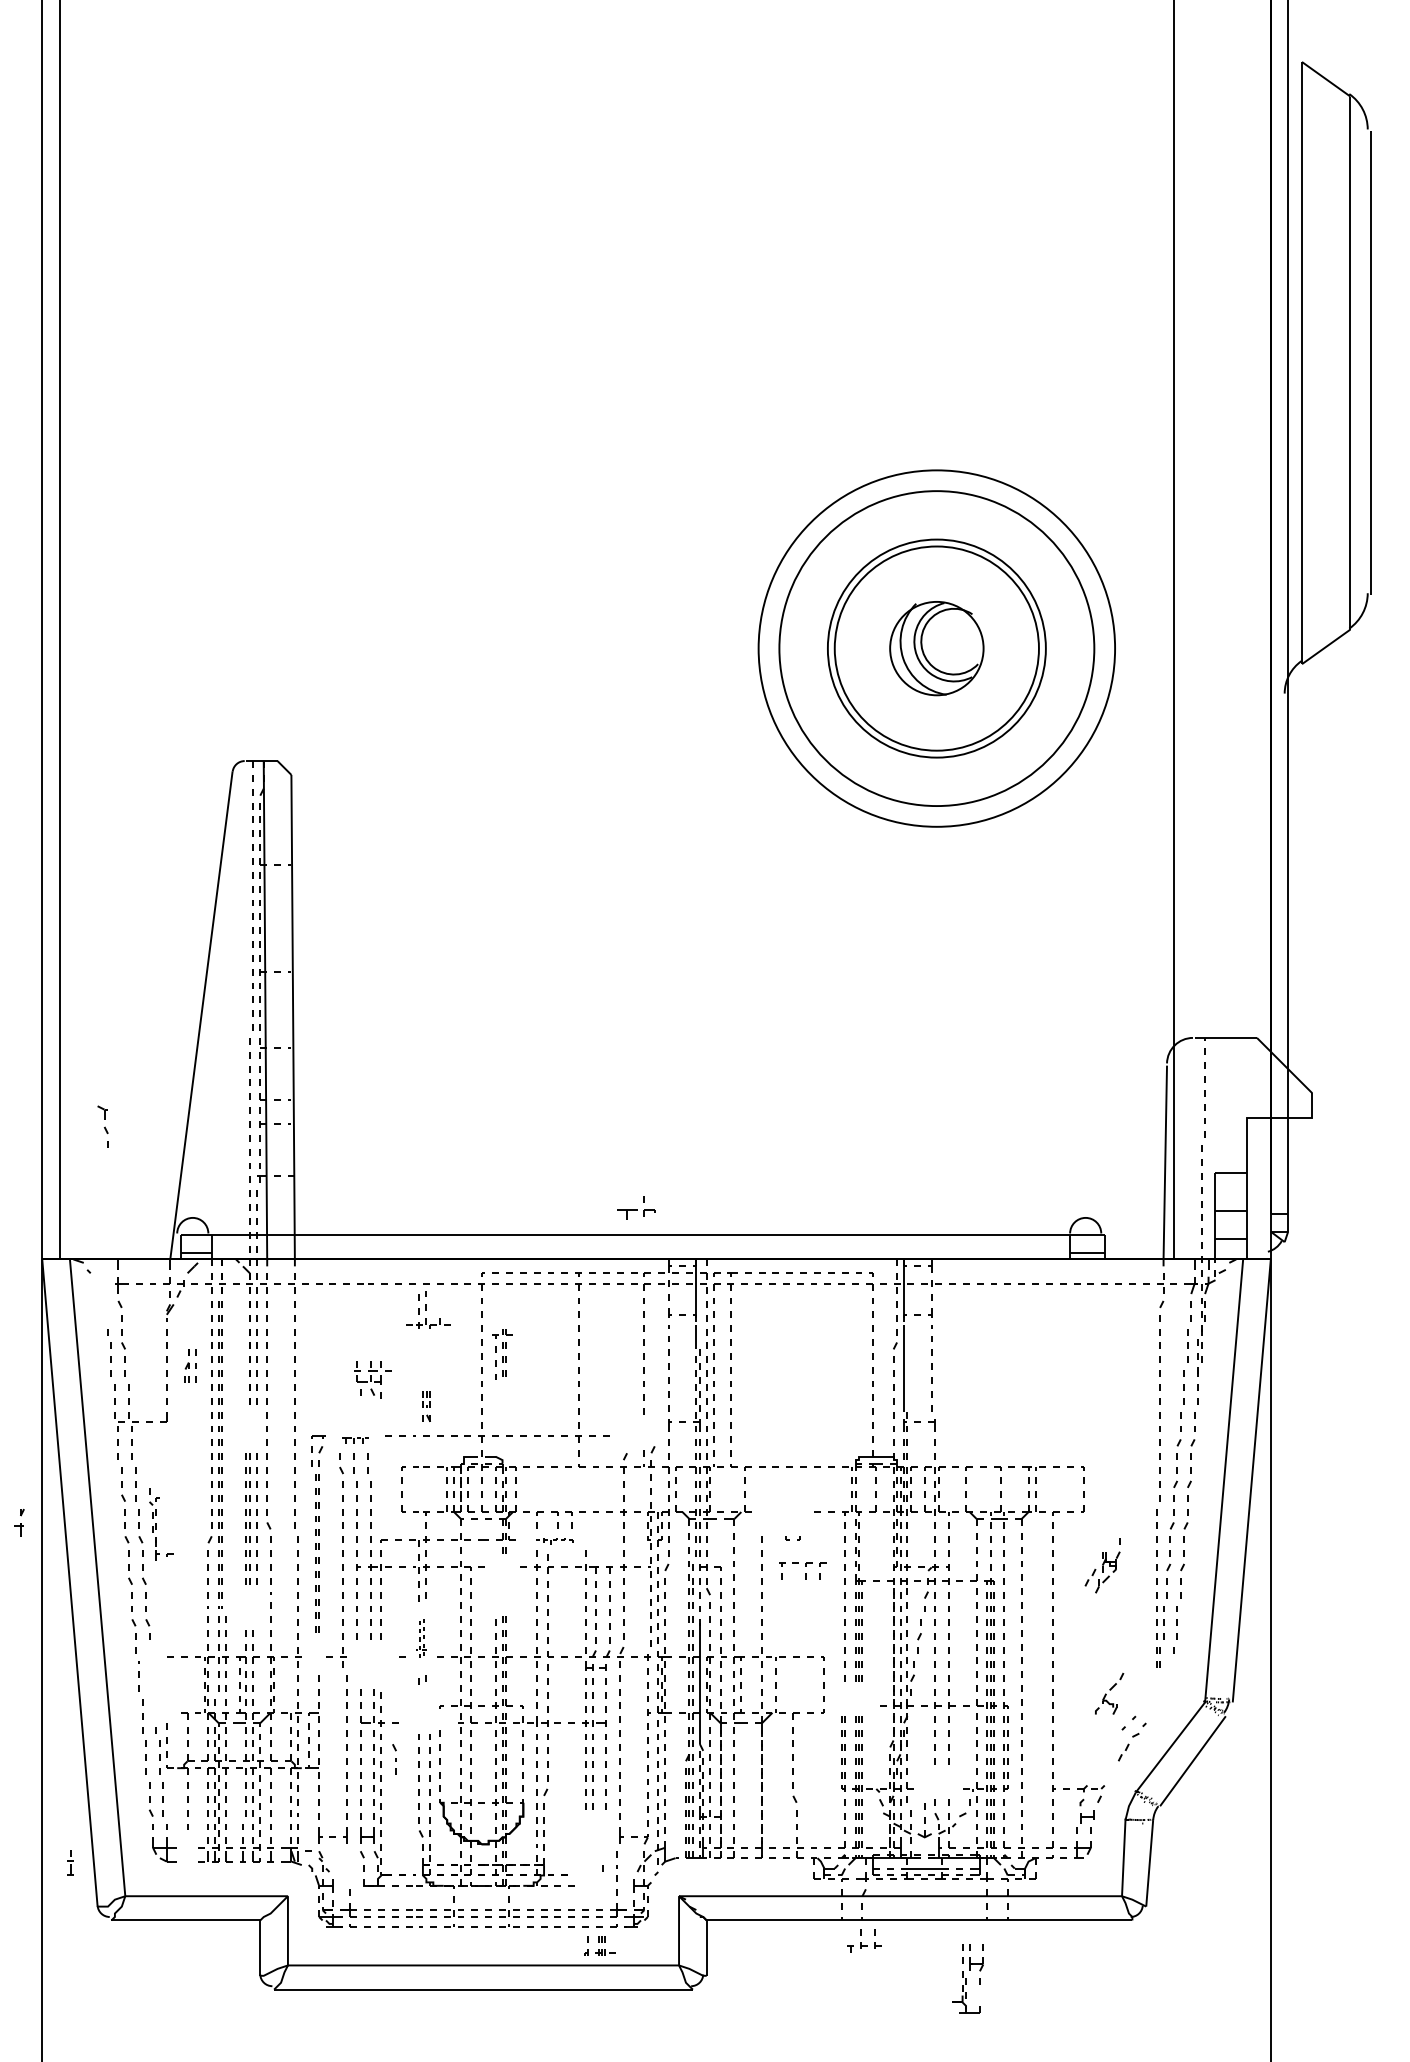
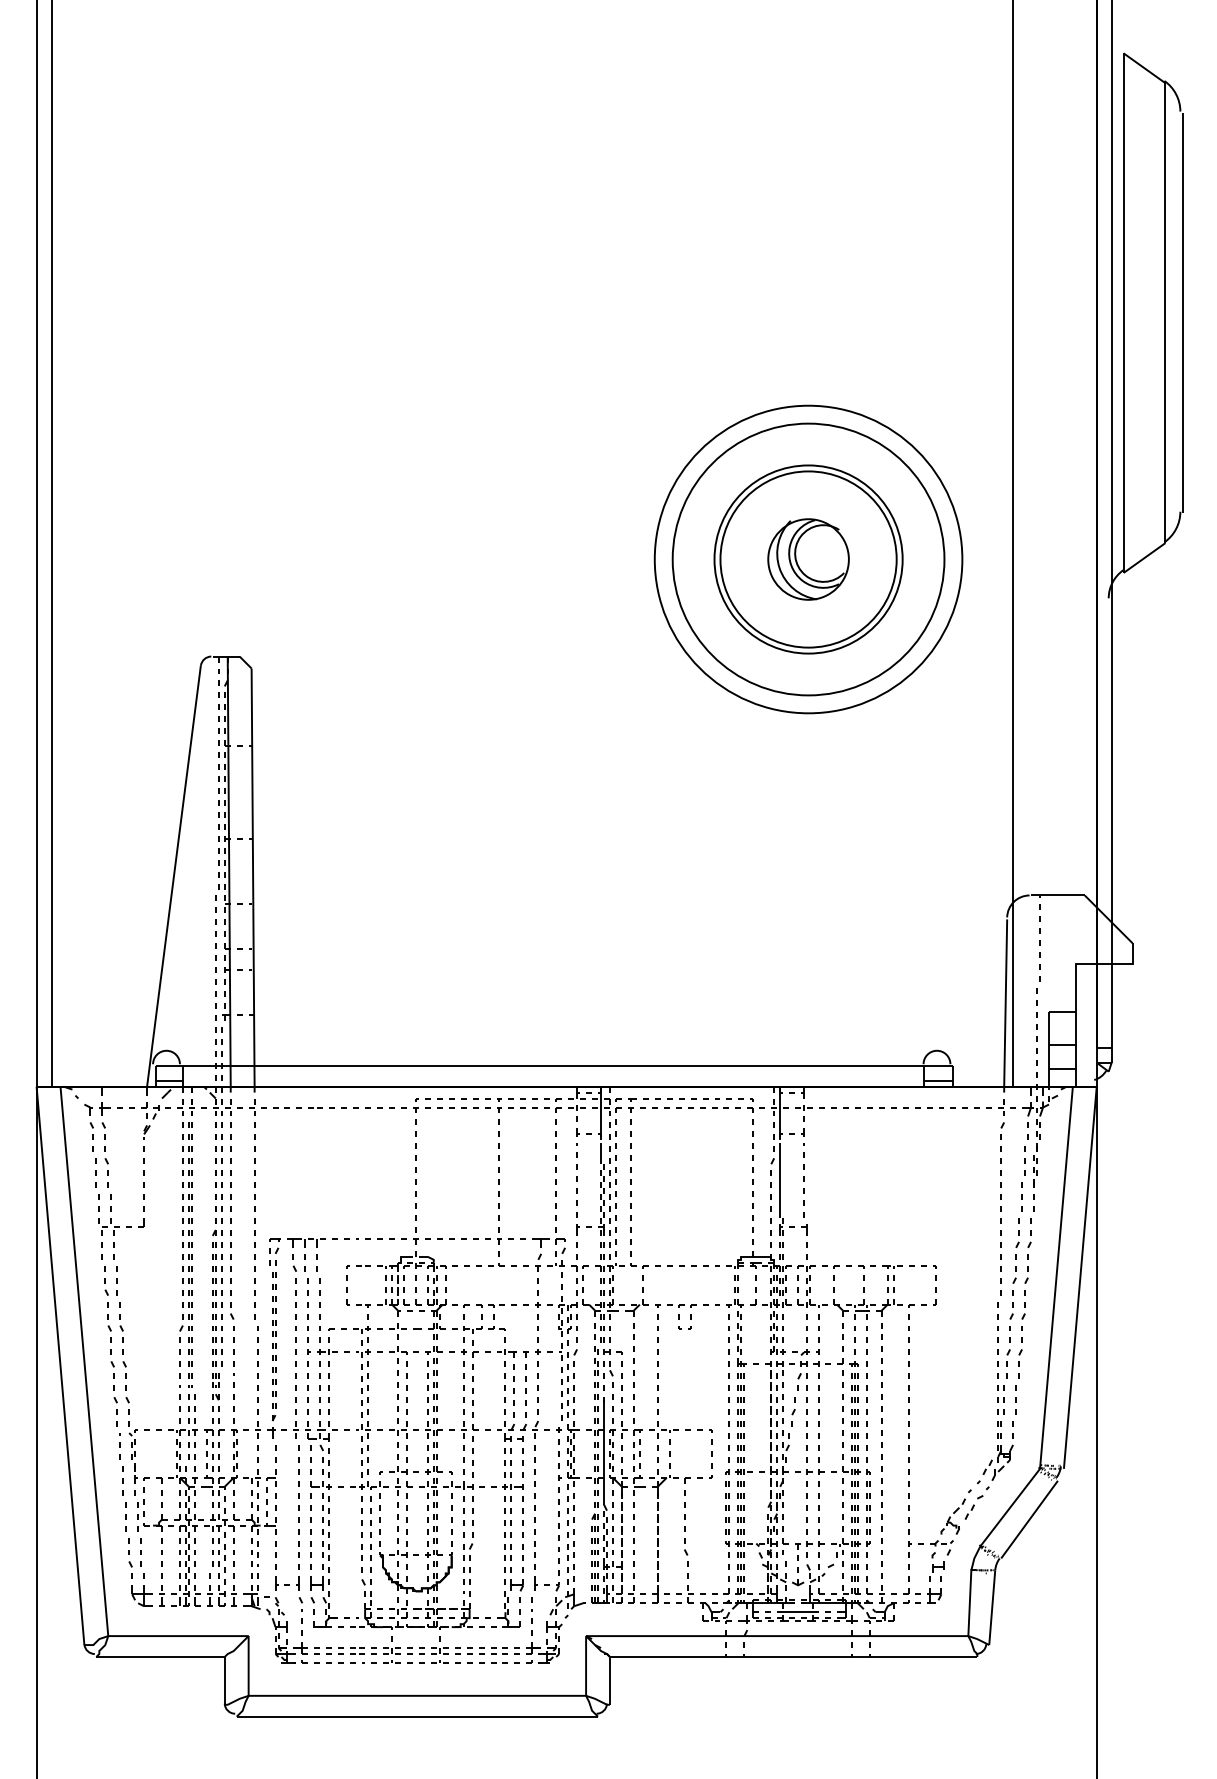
part: (102, 1126) -> (88, 1122), moved
part: (636, 1207) -> (549, 1236), moved
part: (428, 1309) -> (369, 1473), moved
part: (502, 1354) -> (433, 1368), moved
part: (190, 1365) -> (217, 1232), moved
part: (372, 1379) -> (321, 1437), moved
part: (426, 1406) -> (215, 1386), moved
part: (355, 1440) -> (306, 1242), size x1.67
part: (19, 1522) -> (271, 1426), moved
part: (161, 1524) -> (139, 1452), moved
part: (554, 1541) -> (478, 1330), size x1.67
part: (1102, 1565) -> (998, 1456), moved
part: (802, 1570) -> (675, 1311), moved
part: (421, 1638) -> (363, 1413), size x1.67
part: (1109, 1693) -> (953, 1516), moved
part: (394, 1759) -> (300, 1610), moved
part: (70, 1862) -> (161, 1595), moved
part: (864, 1940) -> (809, 1538), moved
part: (599, 1945) -> (739, 1465), moved
part: (967, 1978) -> (509, 1597), moved

